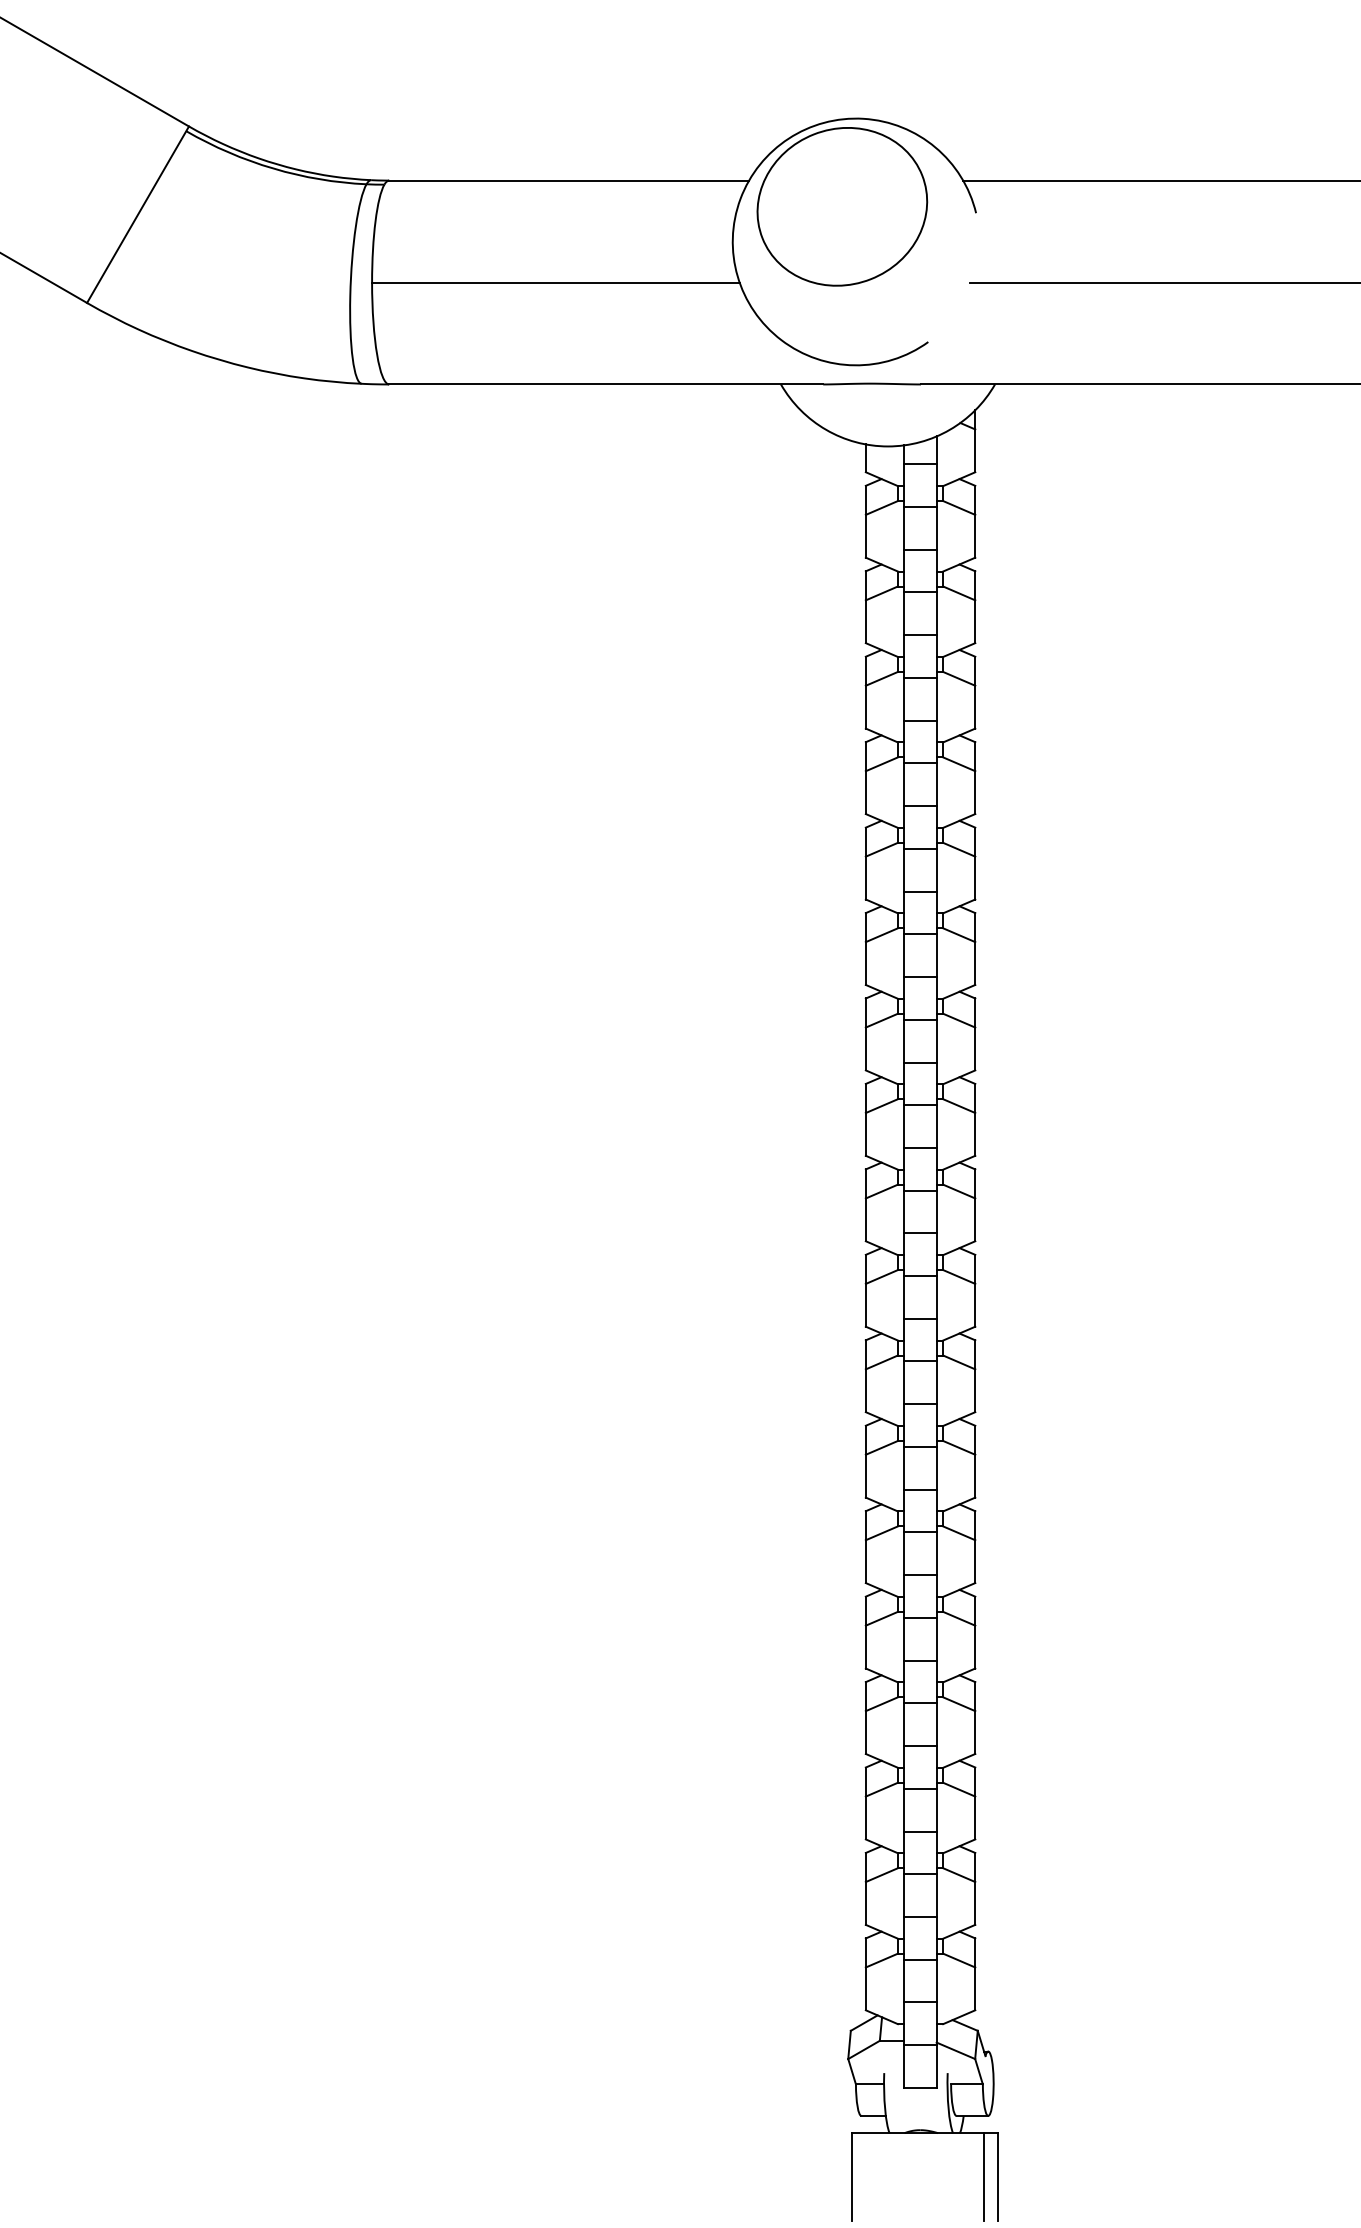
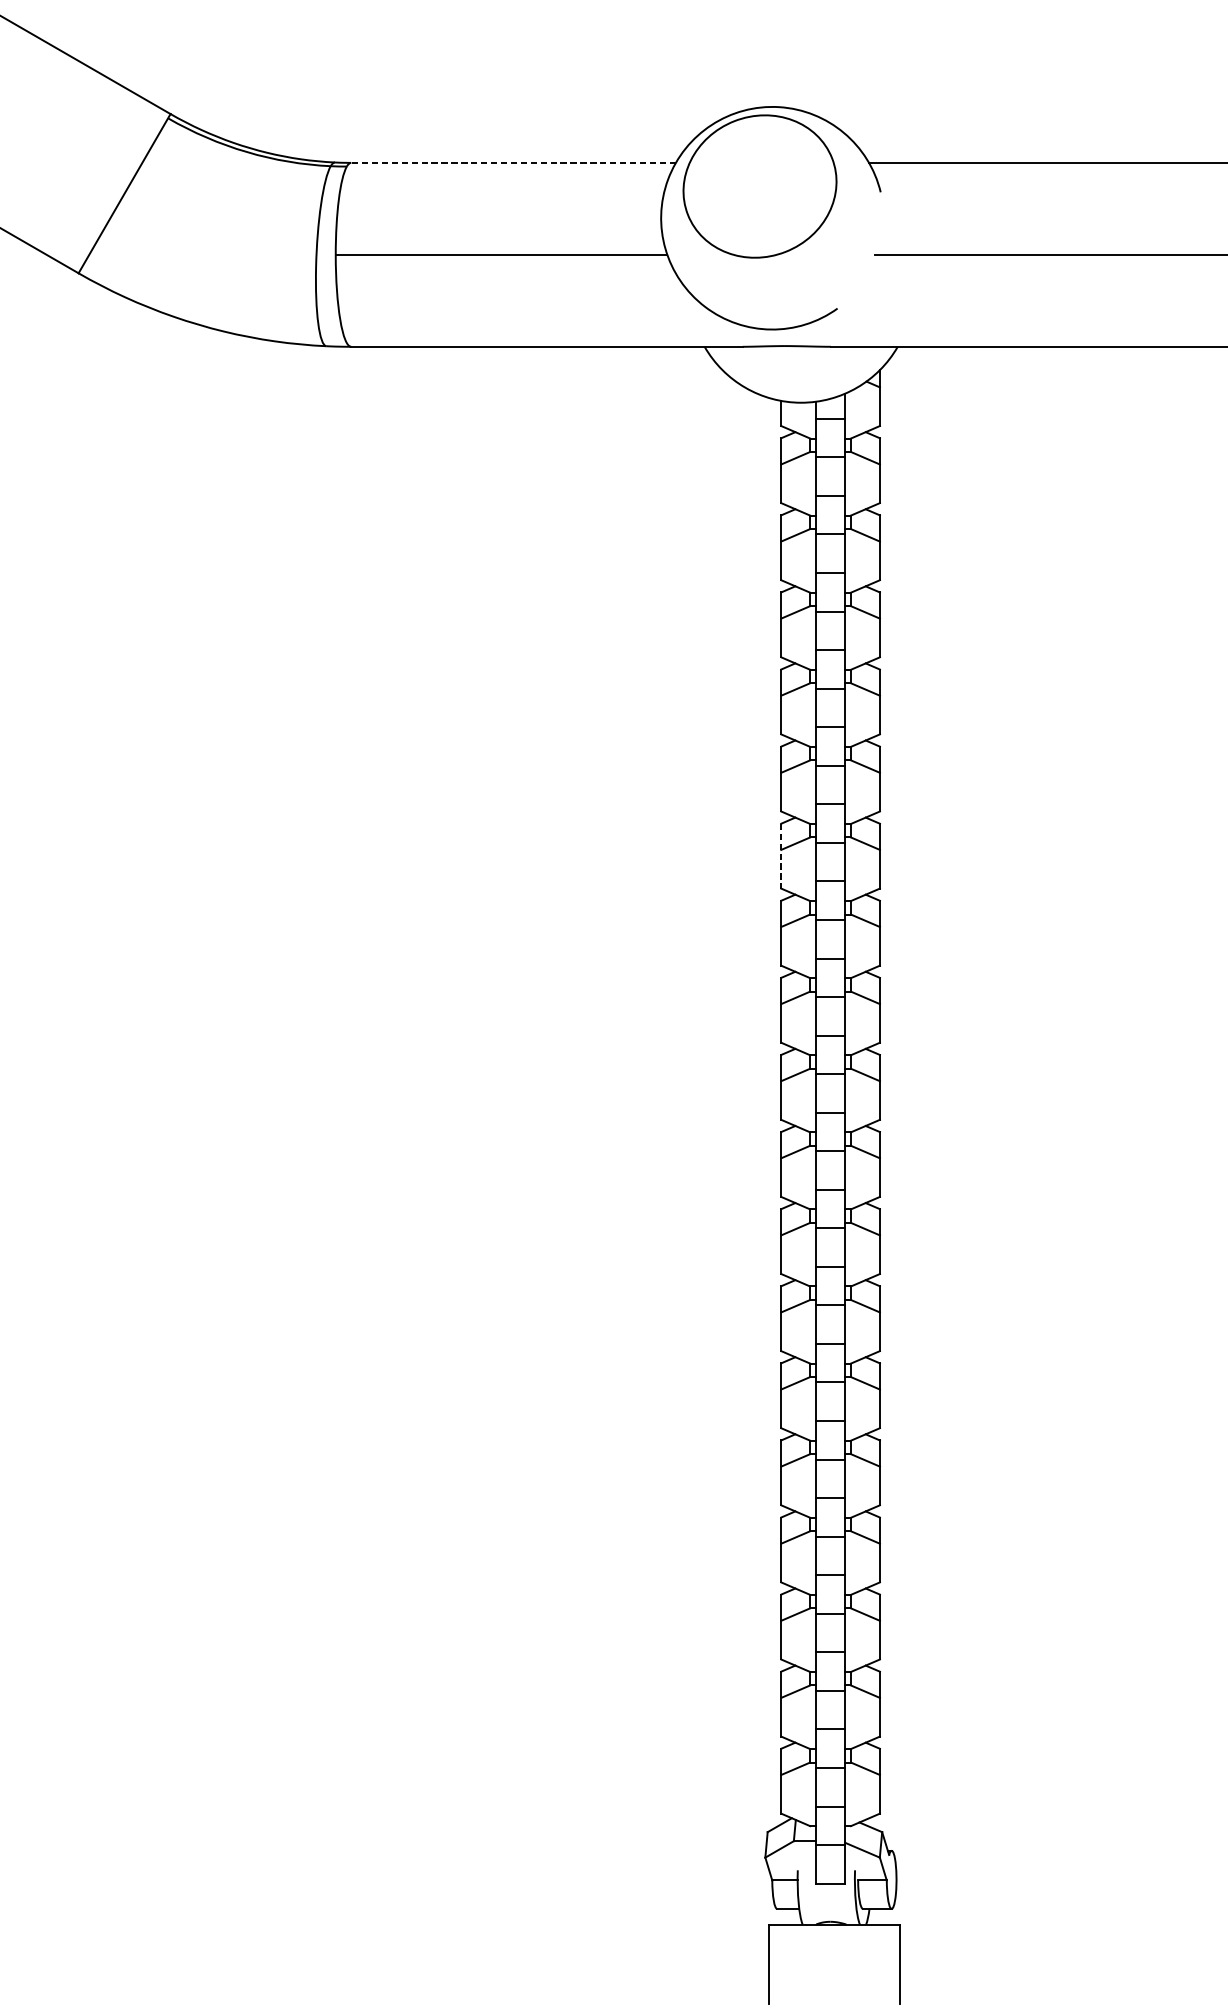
line: (569, 180) -> (513, 162), solid -> dashed
line: (865, 949) -> (780, 856), solid -> dashed
line: (984, 2177) -> (888, 1964), removed

